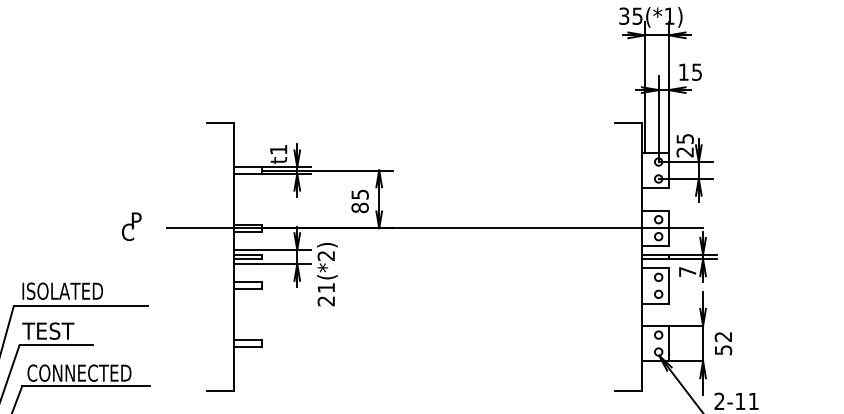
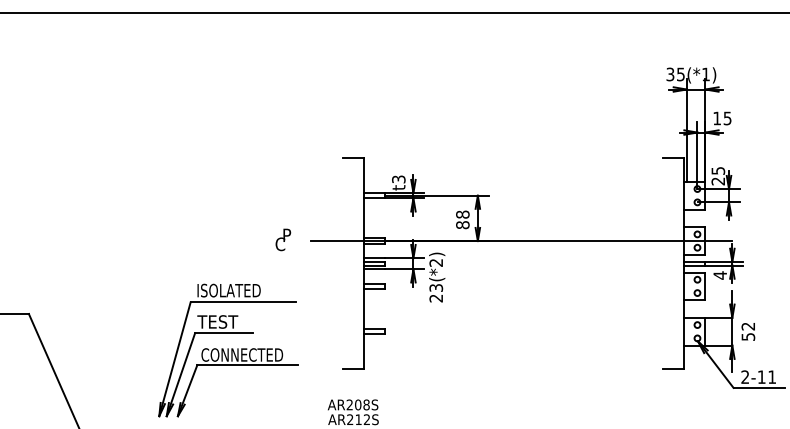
text: (278, 149) -> (398, 179), t1 -> t3
text: (359, 194) -> (462, 214), 85 -> 88
text: (686, 272) -> (719, 275), 7 -> 4
text: (326, 287) -> (436, 287), 21(*2) -> 23(*2)

